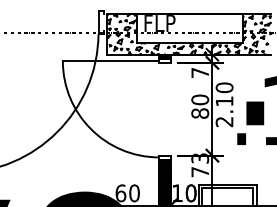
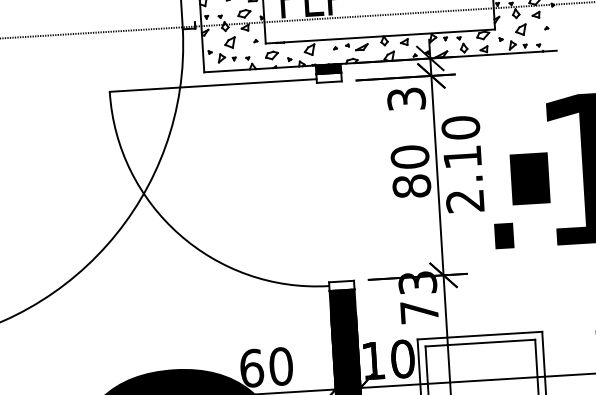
text: (200, 73) -> (407, 100), 7 -> 3

